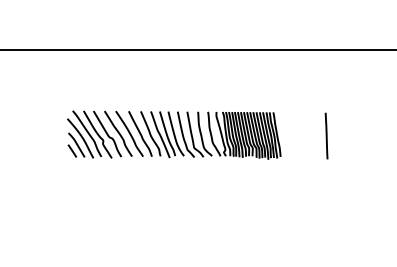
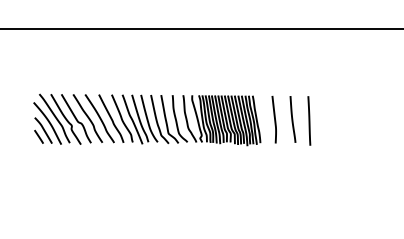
line: (293, 134) -> (274, 119), added
line: (311, 134) -> (293, 119), added

